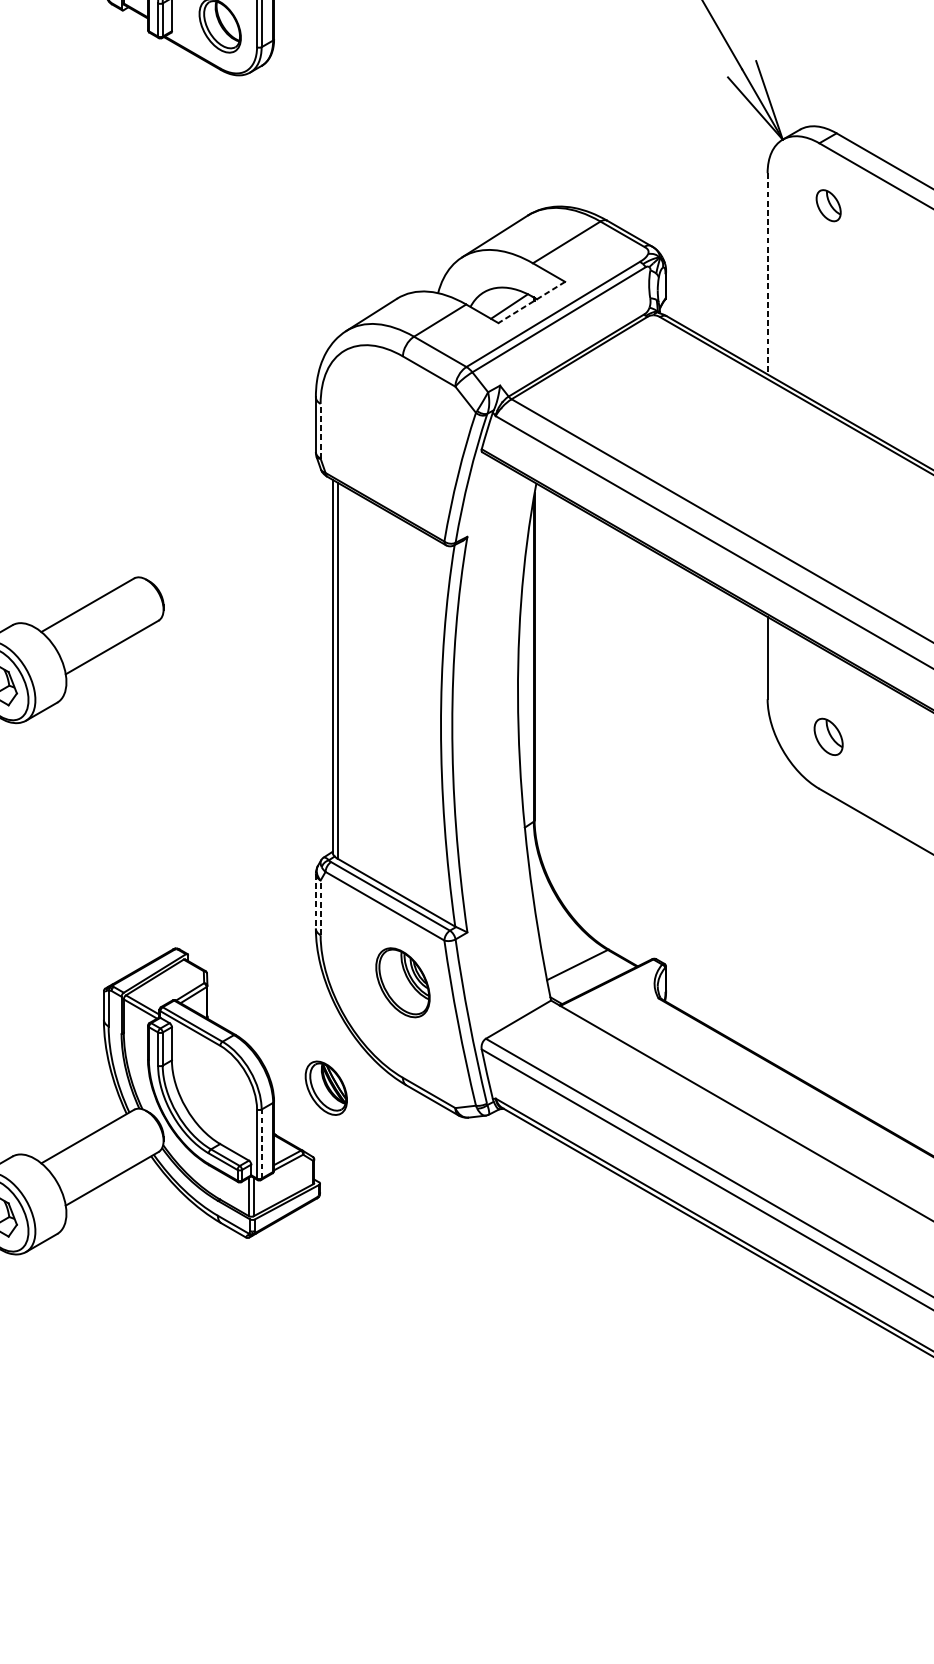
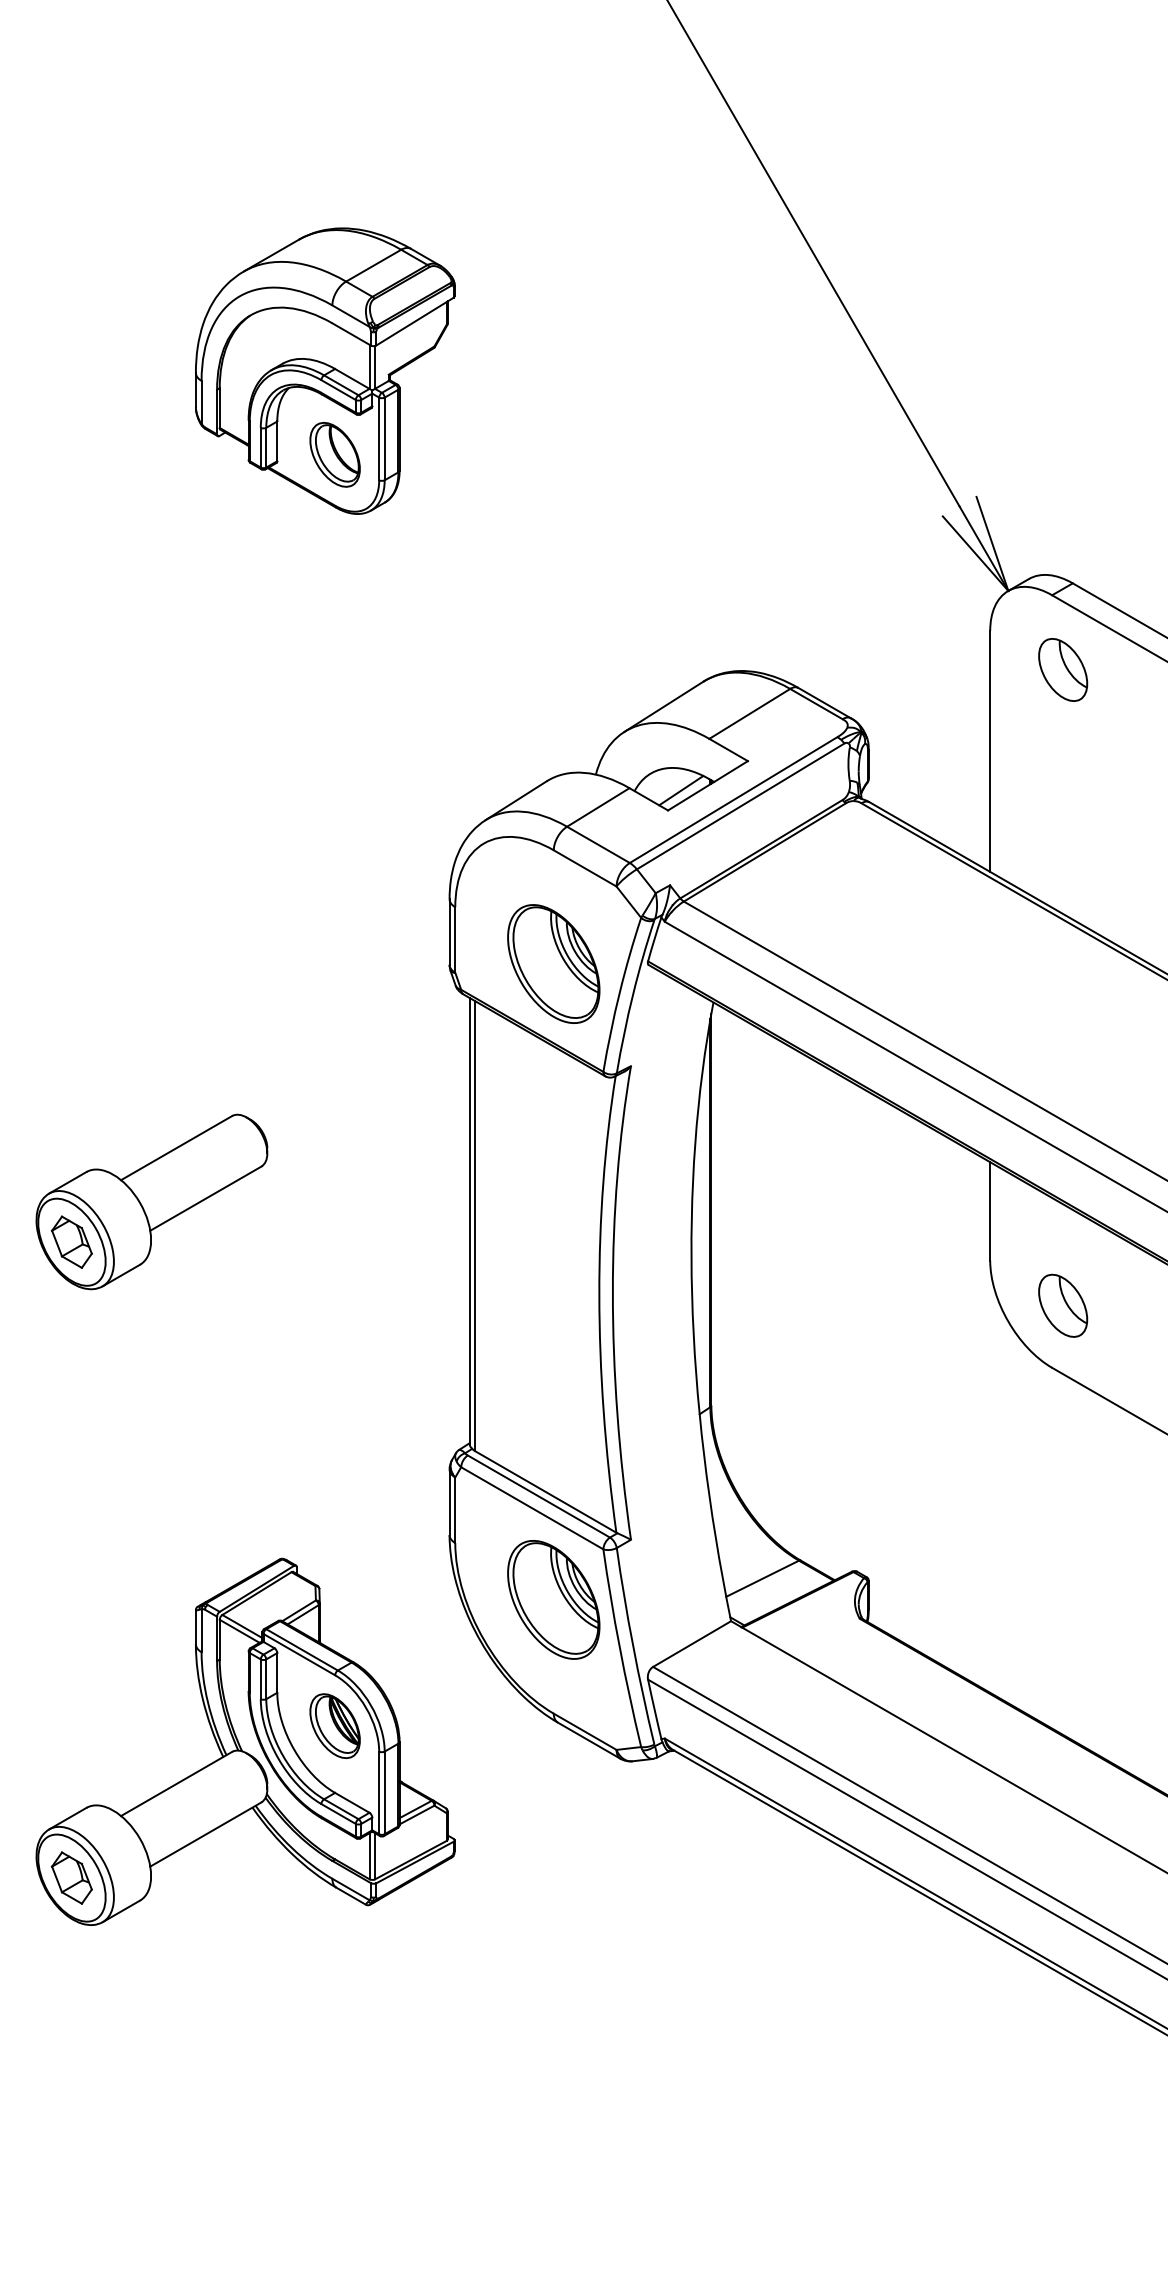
part: (828, 205) -> (1063, 669), size x1.67
line: (767, 273) -> (990, 751), dashed -> solid
line: (531, 302) -> (707, 785), dashed -> solid
line: (320, 430) -> (455, 939), dashed -> solid
part: (402, 450) -> (553, 963), added
part: (828, 736) -> (1063, 1305), size x1.43
line: (315, 901) -> (449, 1502), dashed -> solid
line: (320, 908) -> (455, 1510), dashed -> solid
part: (402, 982) -> (553, 1599), size x1.43
part: (325, 1088) -> (334, 1726), moved
line: (261, 1143) -> (384, 1792), dashed -> solid

